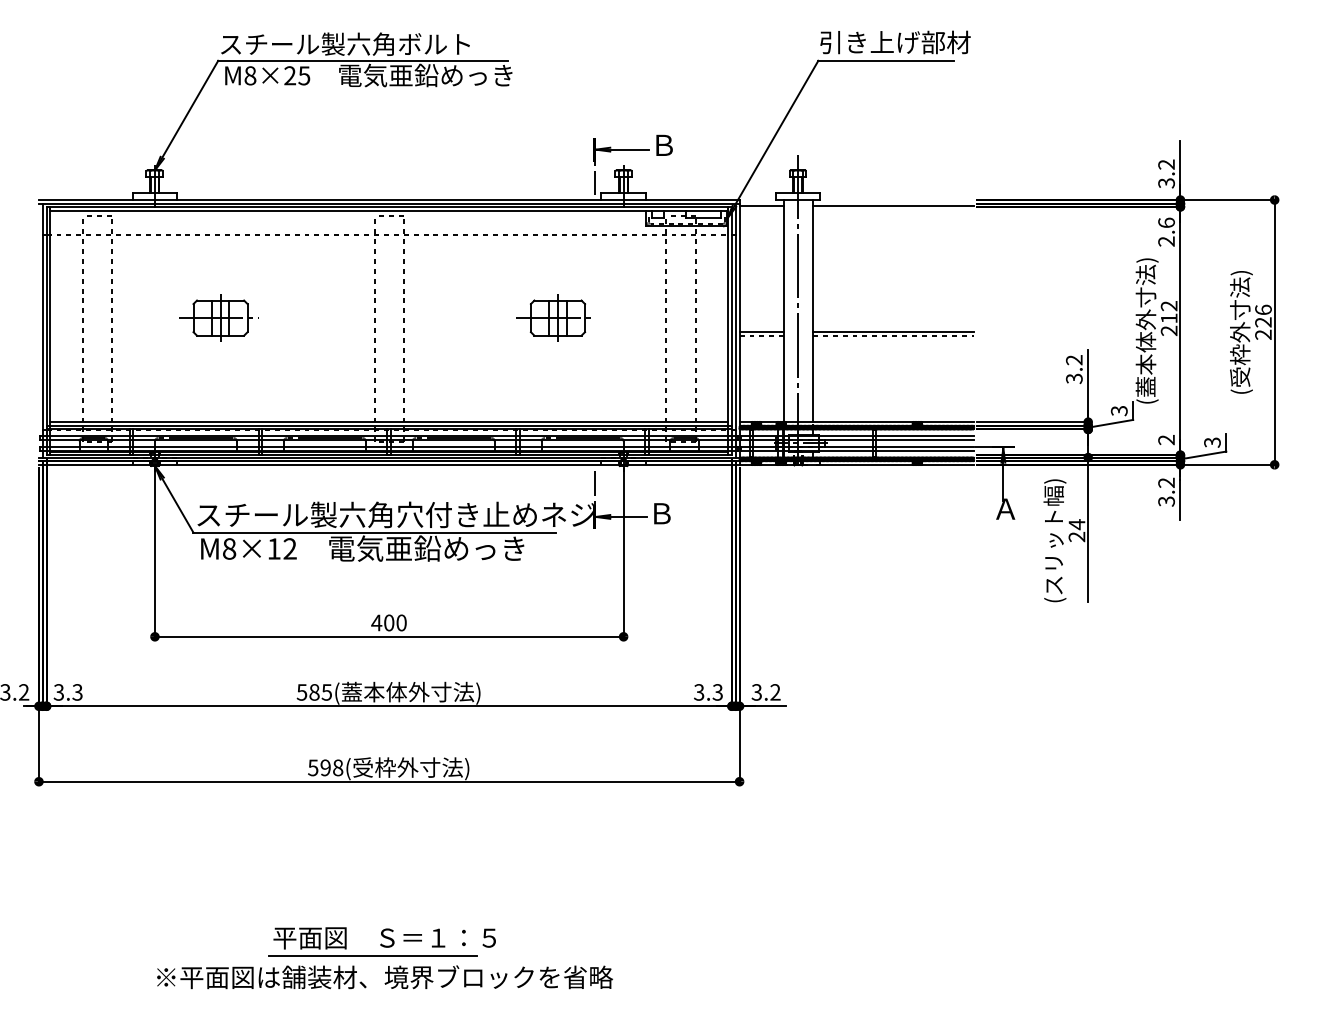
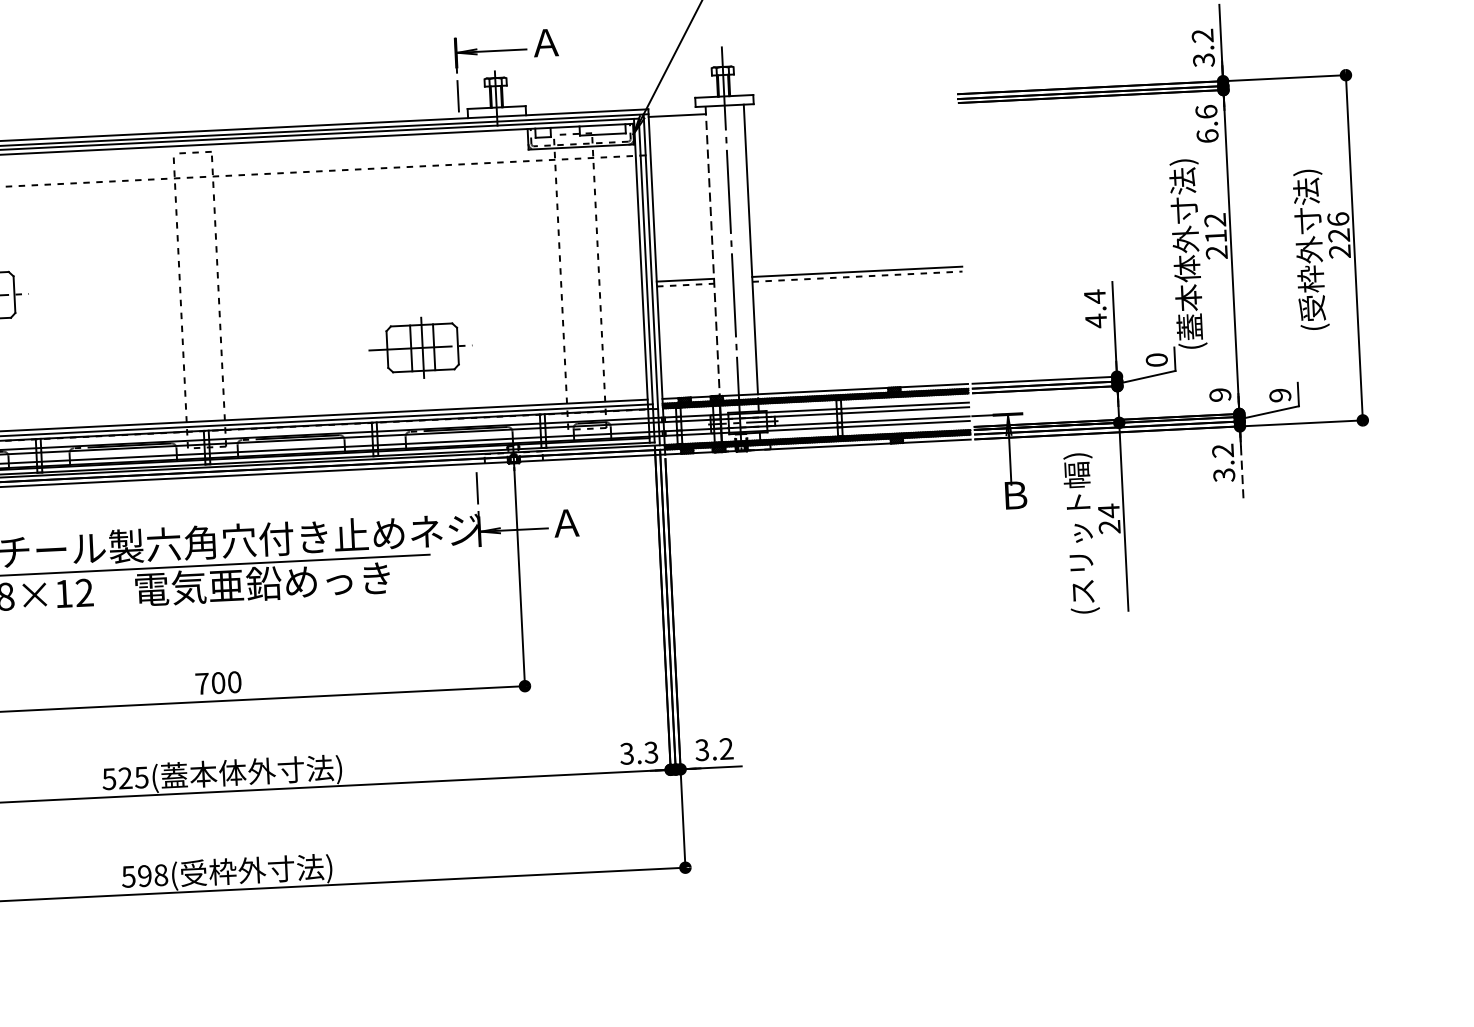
text: (663, 144) -> (545, 41), Ｂ -> Ａ
line: (892, 205) -> (848, 106), removed
text: (1166, 241) -> (1207, 136), 2.6 -> 6.6
line: (783, 311) -> (712, 251), solid -> dashed
part: (553, 317) -> (416, 347), moved
text: (1073, 369) -> (1094, 308), 3.2 -> 4.4
text: (1119, 410) -> (1157, 359), 3 -> 0
text: (1166, 440) -> (1220, 395), 2 -> 9
text: (1212, 442) -> (1280, 395), 3 -> 9
line: (1180, 499) -> (1242, 471), solid -> dashed
text: (1005, 508) -> (1014, 494), Ａ -> Ｂ
text: (661, 513) -> (566, 522), Ｂ -> Ａ
text: (376, 622) -> (201, 683), 400 -> 700
text: (314, 692) -> (125, 778), 585( -> 525(

